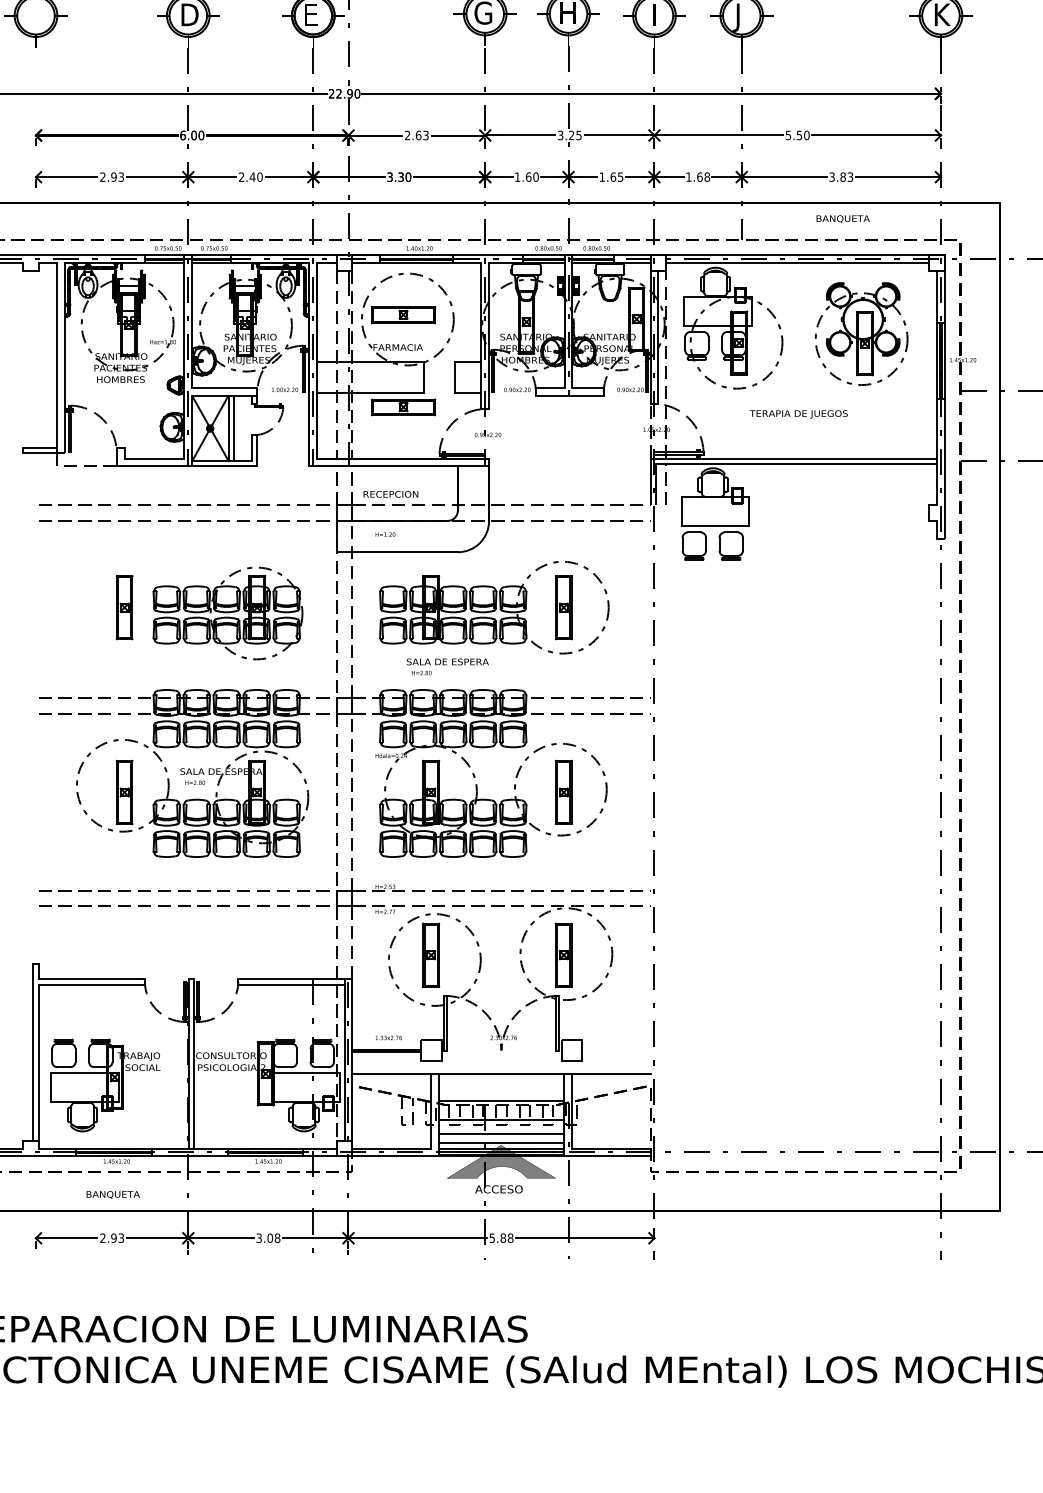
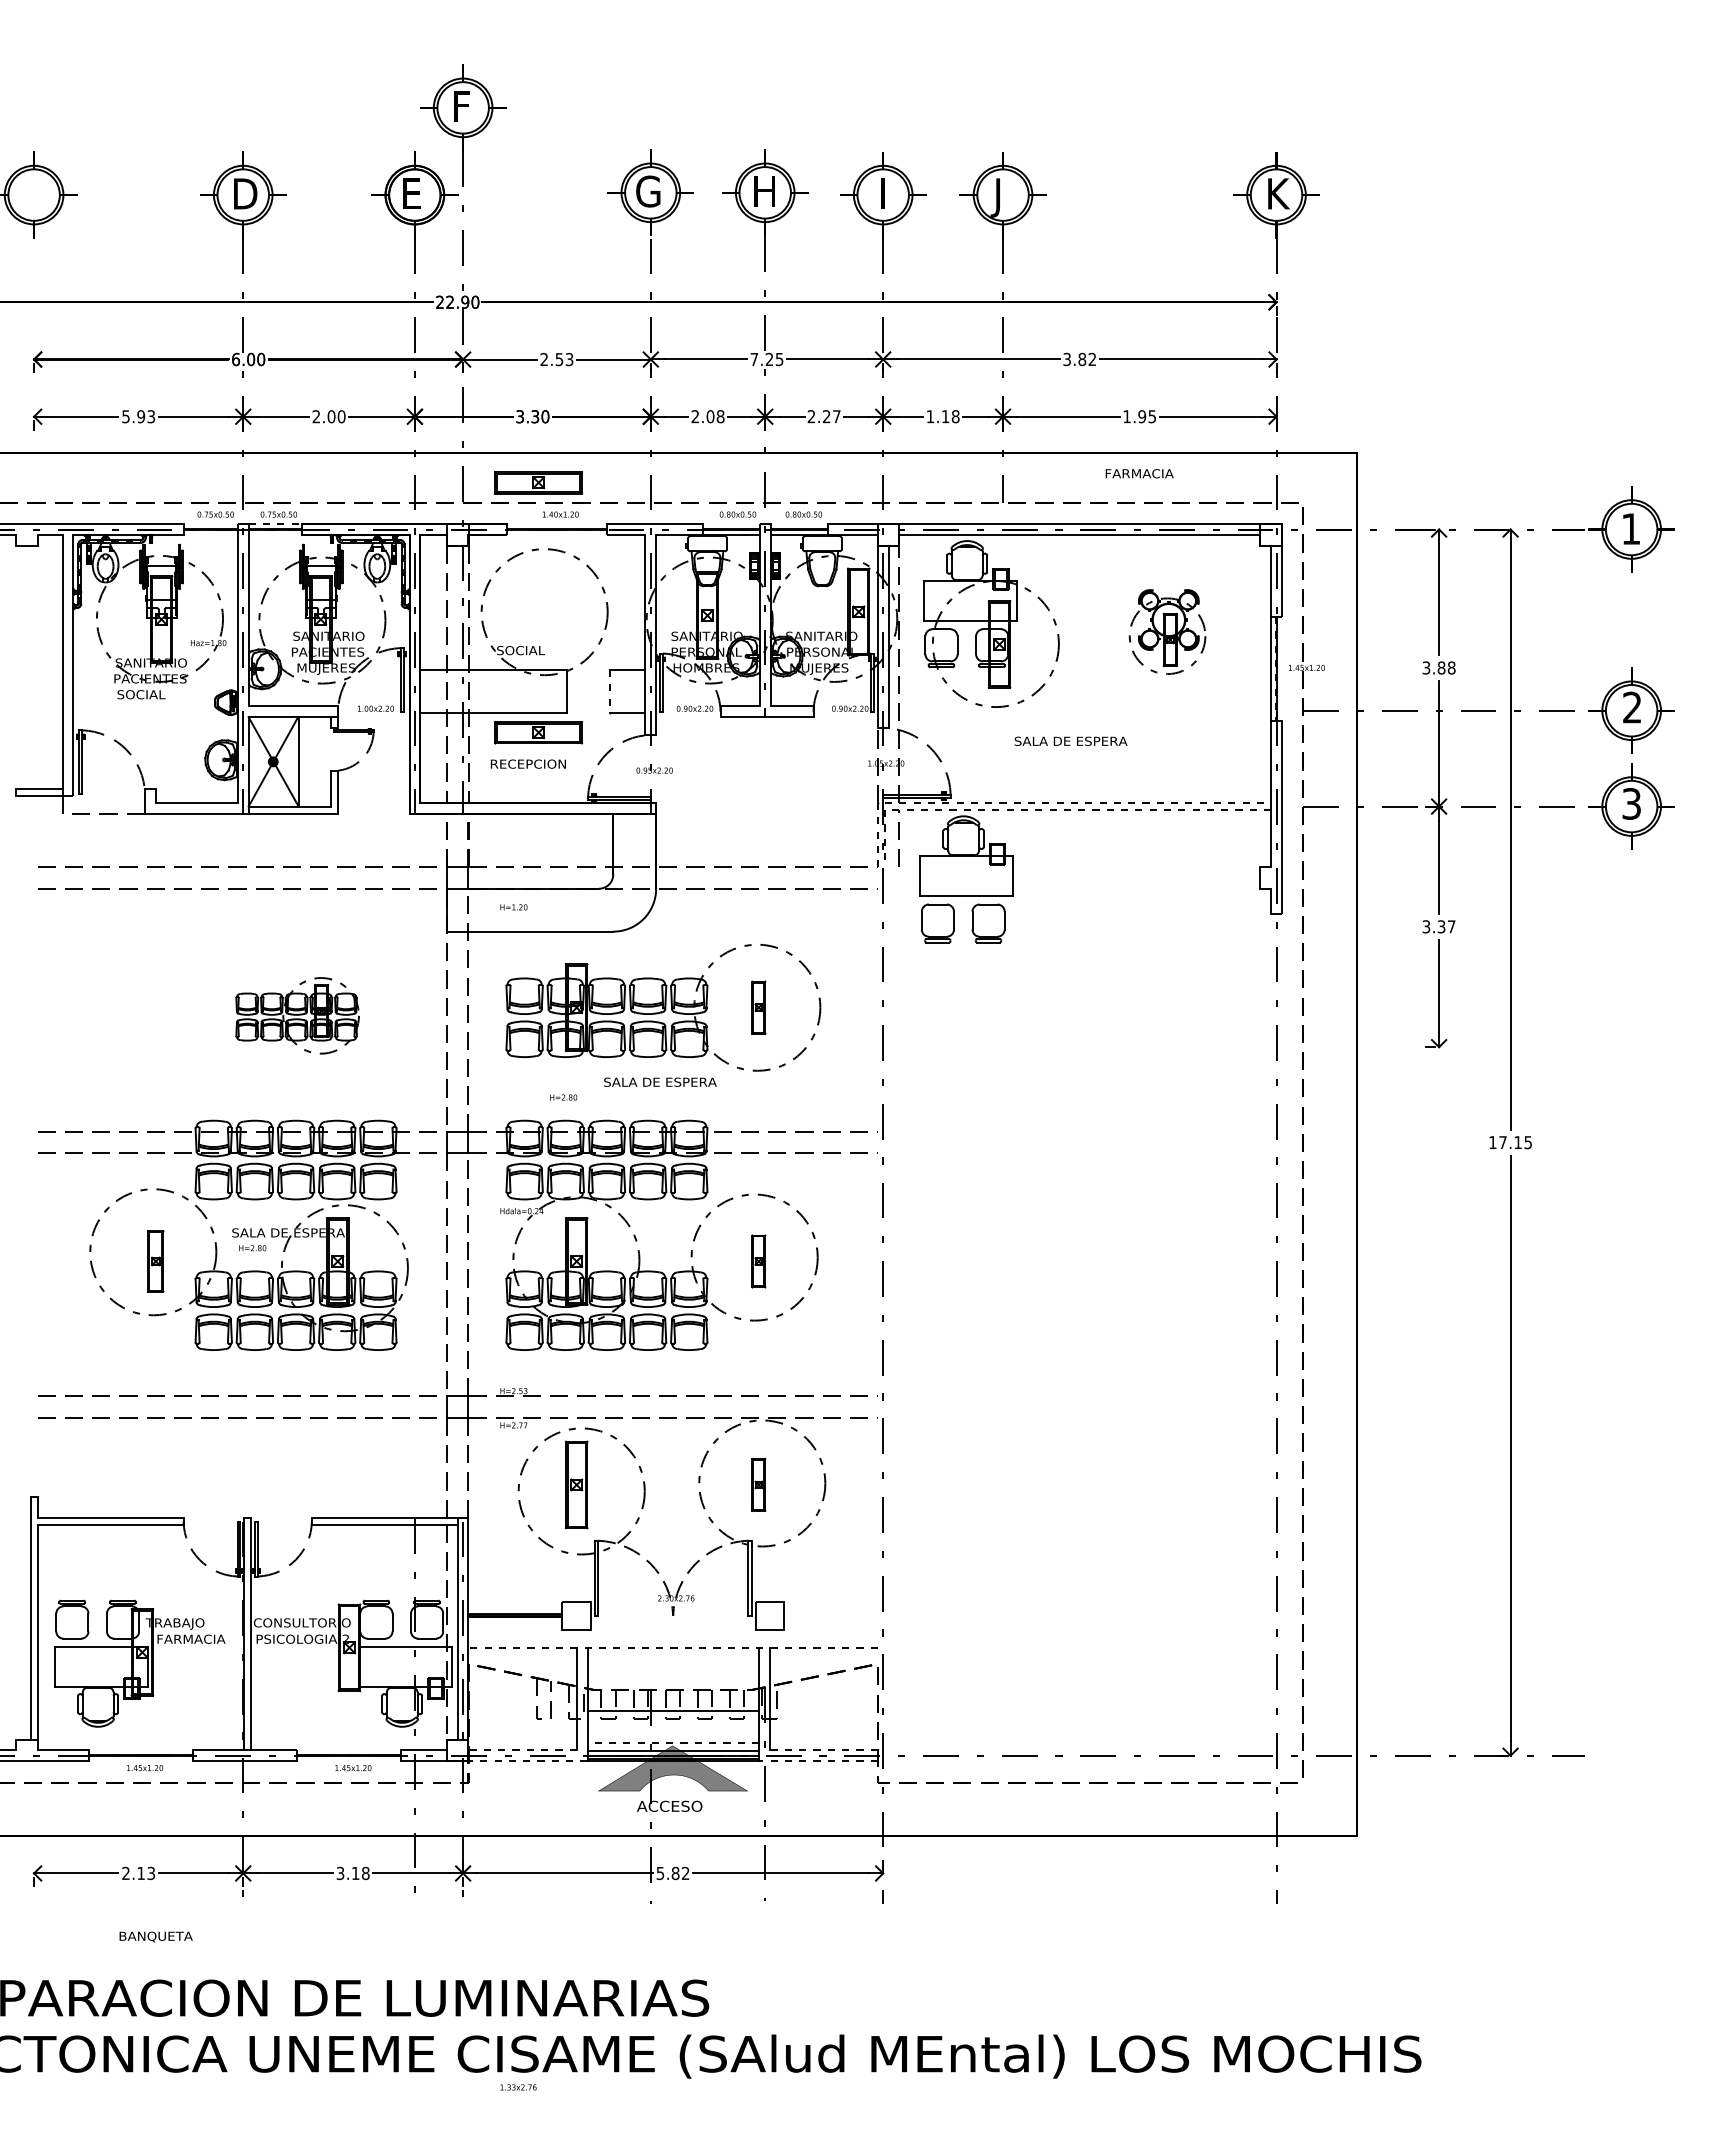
text: (418, 135) -> (559, 359), 2.63 -> 2.53
text: (560, 135) -> (754, 359), 3.25 -> 7.25
text: (797, 135) -> (1079, 359), 5.50 -> 3.82
text: (102, 177) -> (125, 416), 2.93 -> 5.93
text: (252, 177) -> (331, 416), 2.40 -> 2.00
text: (526, 177) -> (707, 416), 1.60 -> 2.08
text: (610, 177) -> (823, 416), 1.65 -> 2.27
text: (699, 177) -> (945, 416), 1.68 -> 1.18
text: (841, 177) -> (1139, 416), 3.83 -> 1.95
text: (843, 219) -> (1142, 474), BANQUETA -> FARMACIA
line: (164, 255) -> (210, 524), removed
line: (211, 255) -> (275, 524), solid -> dashed
line: (416, 255) -> (556, 524), removed
line: (543, 255) -> (730, 524), removed
line: (592, 255) -> (798, 524), removed
line: (164, 262) -> (210, 534), removed
line: (211, 262) -> (275, 534), removed
line: (416, 262) -> (556, 534), removed
part: (403, 314) -> (538, 482), moved
part: (861, 333) -> (1167, 631), size x0.6
text: (398, 347) -> (531, 650), FARMACIA -> SOCIAL
line: (940, 360) -> (1275, 668), solid -> dashed
line: (944, 360) -> (1281, 668), removed
line: (455, 377) -> (609, 691), solid -> dashed
text: (120, 379) -> (150, 694), HOMBRES -> SOCIAL
text: (798, 414) -> (1080, 742), TERAPIA DE JUEGOS -> SALA DE ESPERA
line: (233, 428) -> (305, 761), removed
line: (769, 458) -> (1041, 803), solid -> dashed
line: (774, 463) -> (1048, 810), solid -> dashed
text: (390, 493) -> (527, 763), moved
part: (124, 607) -> (155, 1007), removed
part: (563, 607) -> (758, 1007), size x0.6
part: (227, 613) -> (297, 1015), size x0.6
text: (447, 661) -> (660, 1081), moved
part: (124, 792) -> (155, 1261), size x0.7
part: (563, 792) -> (758, 1261), size x0.6
part: (563, 954) -> (758, 1484), size x0.6
text: (388, 1037) -> (518, 2087), moved
text: (150, 1067) -> (191, 1638), SOCIAL -> FARMACIA
line: (501, 1074) -> (673, 1648), solid -> dashed
line: (501, 1100) -> (673, 1684), removed
line: (501, 1134) -> (673, 1730), removed
line: (501, 1142) -> (673, 1742), solid -> dashed
line: (113, 1148) -> (140, 1750), removed
line: (264, 1148) -> (348, 1750), removed
line: (391, 1148) -> (522, 1750), solid -> dashed
line: (610, 1148) -> (823, 1750), solid -> dashed
line: (113, 1156) -> (140, 1761), removed
line: (264, 1156) -> (348, 1761), removed
line: (396, 1156) -> (528, 1761), solid -> dashed
line: (606, 1156) -> (817, 1761), solid -> dashed
text: (112, 1194) -> (155, 1936), moved
text: (114, 1238) -> (141, 1873), 2.93 -> 2.13
text: (270, 1238) -> (355, 1873), 3.08 -> 3.18
text: (510, 1238) -> (685, 1873), 5.88 -> 5.82

